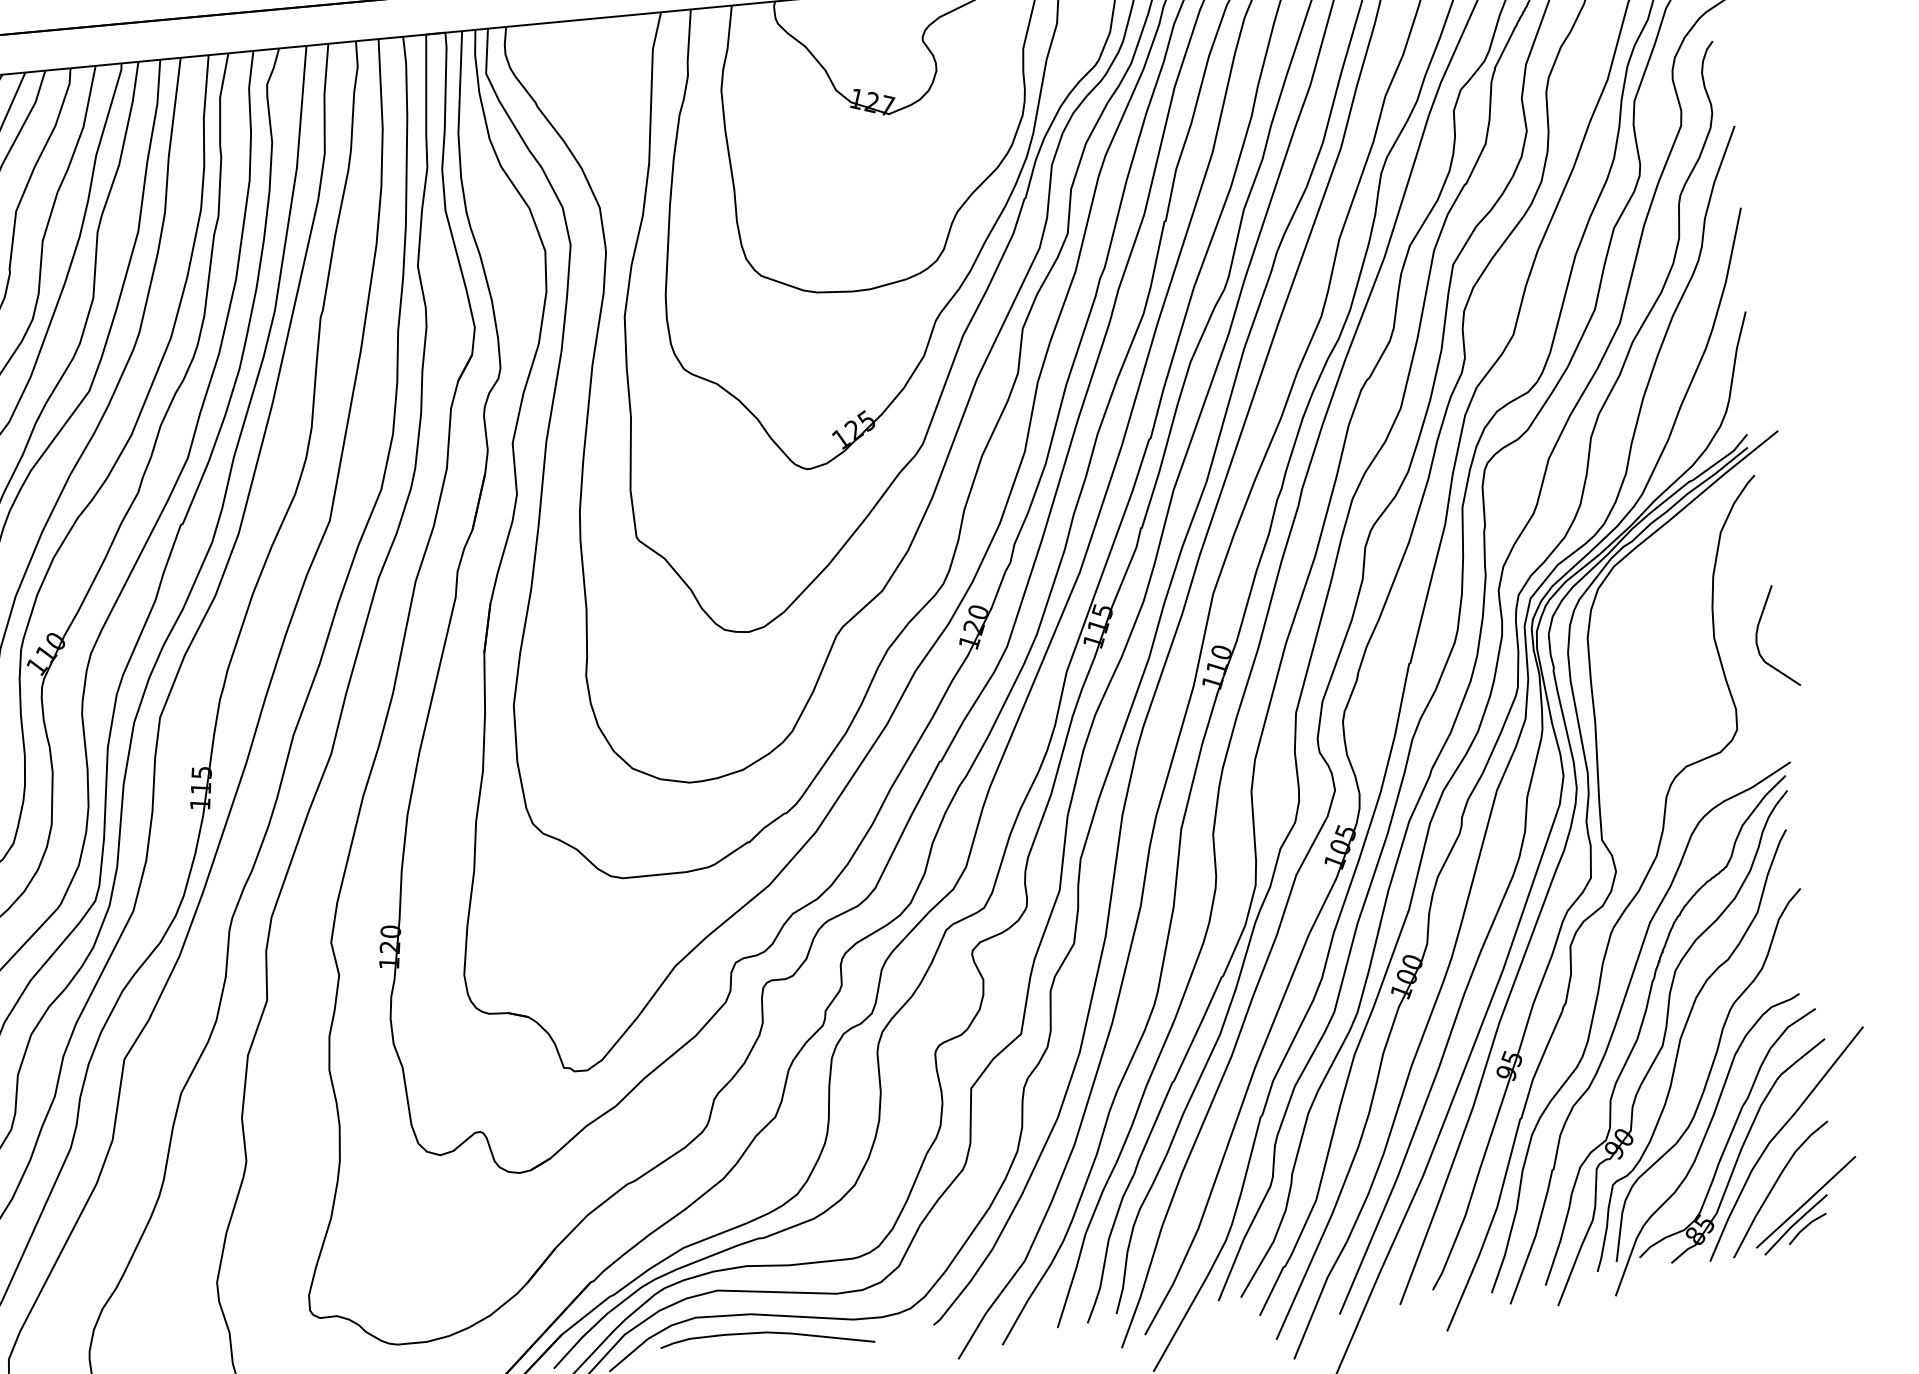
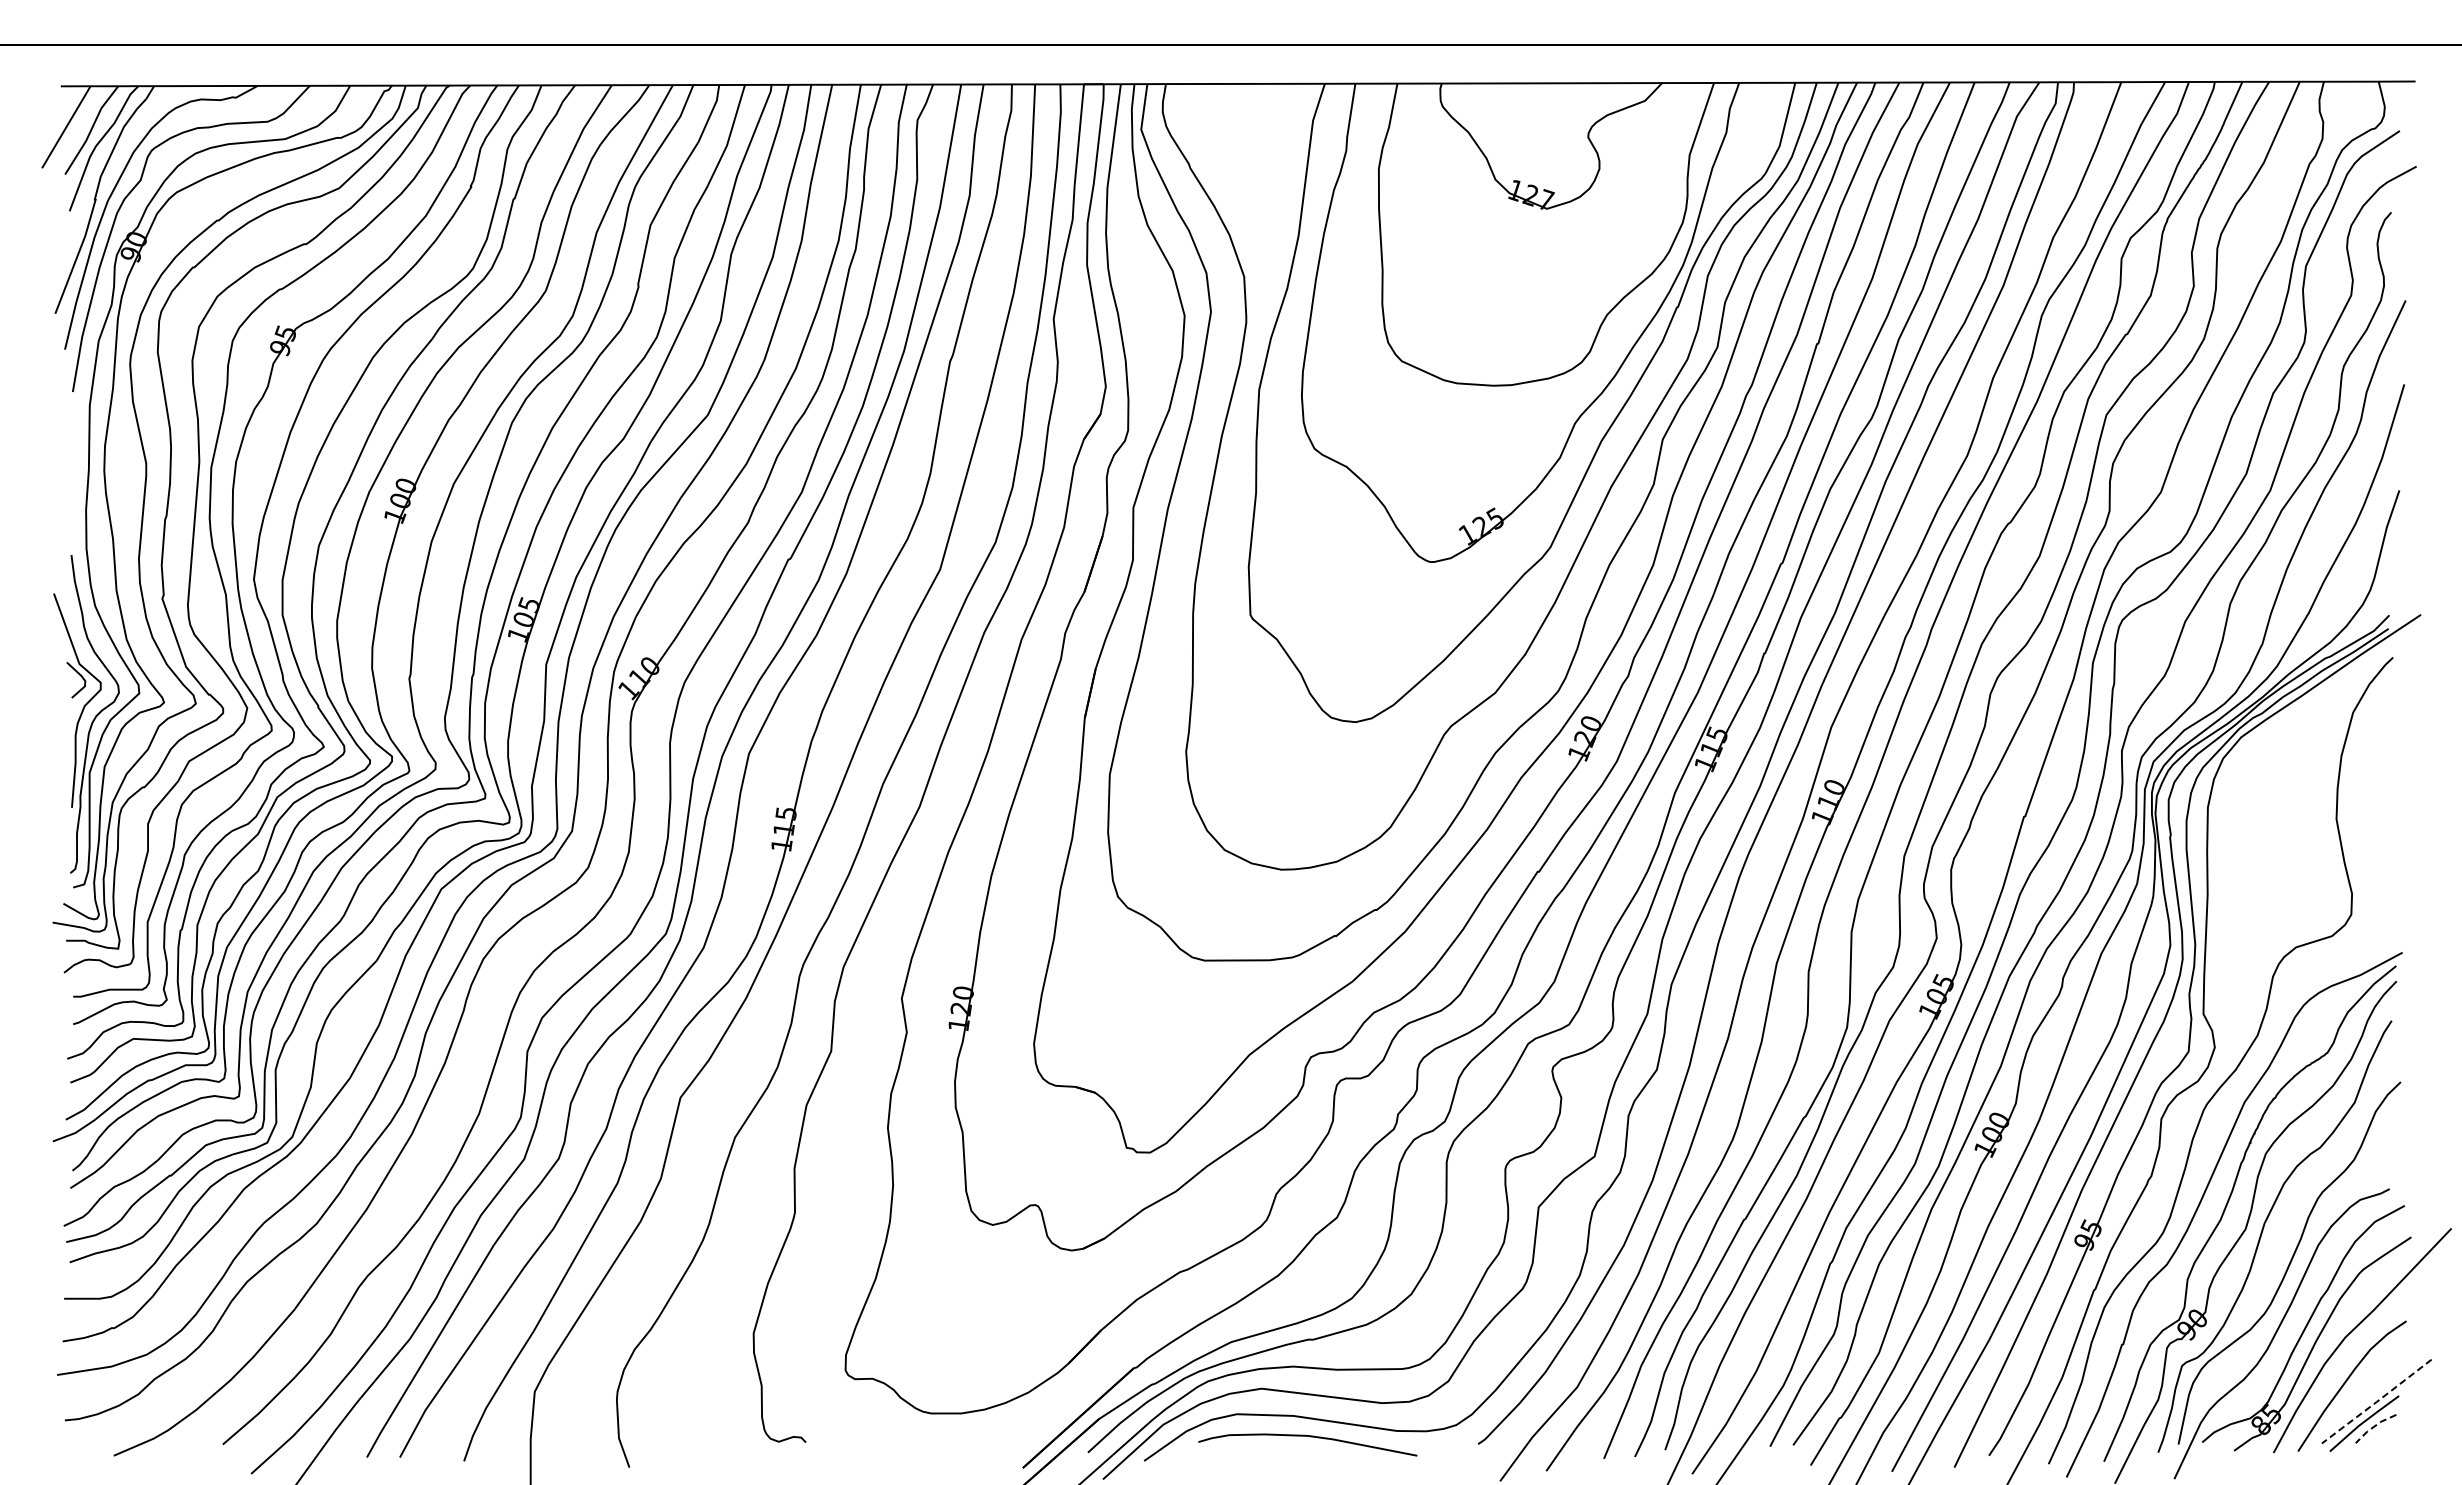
curve: (1757, 633) -> (2381, 818), removed
line: (1805, 1202) -> (2376, 1401), solid -> dashed
line: (1805, 1227) -> (2373, 1427), solid -> dashed

